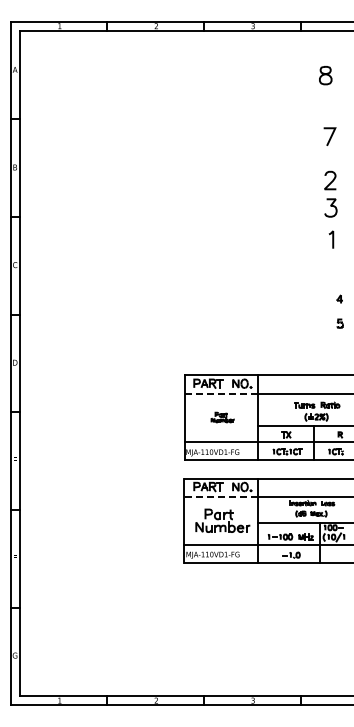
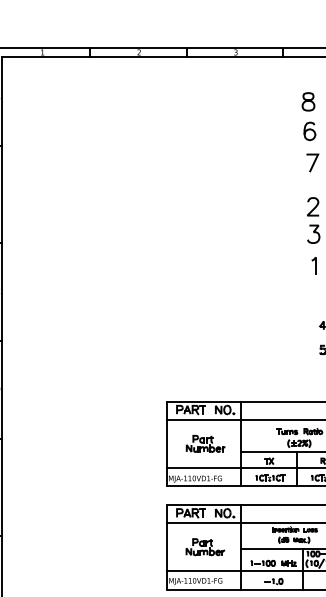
curve: (326, 104) -> (309, 130), added
line: (221, 393) -> (204, 419), dashed -> solid
part: (222, 417) -> (205, 443), size x1.67
line: (221, 497) -> (204, 523), dashed -> solid
part: (222, 520) -> (205, 546), size x0.71

